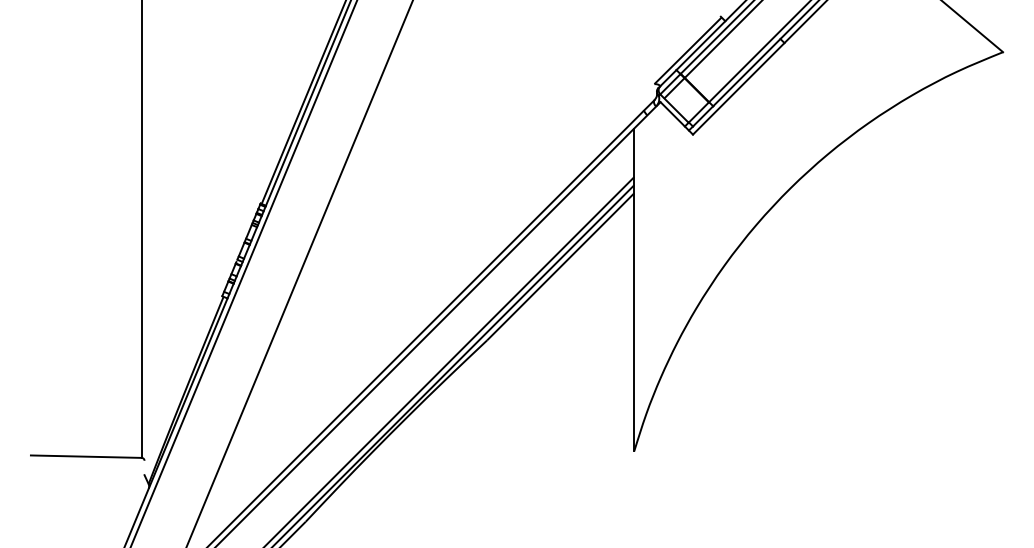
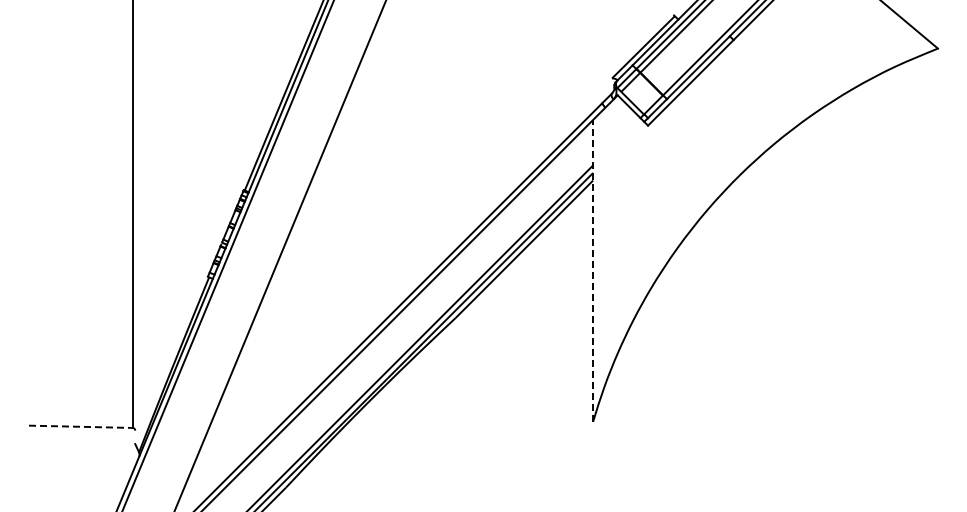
line: (634, 289) -> (593, 270), solid -> dashed
line: (85, 456) -> (80, 426), solid -> dashed

